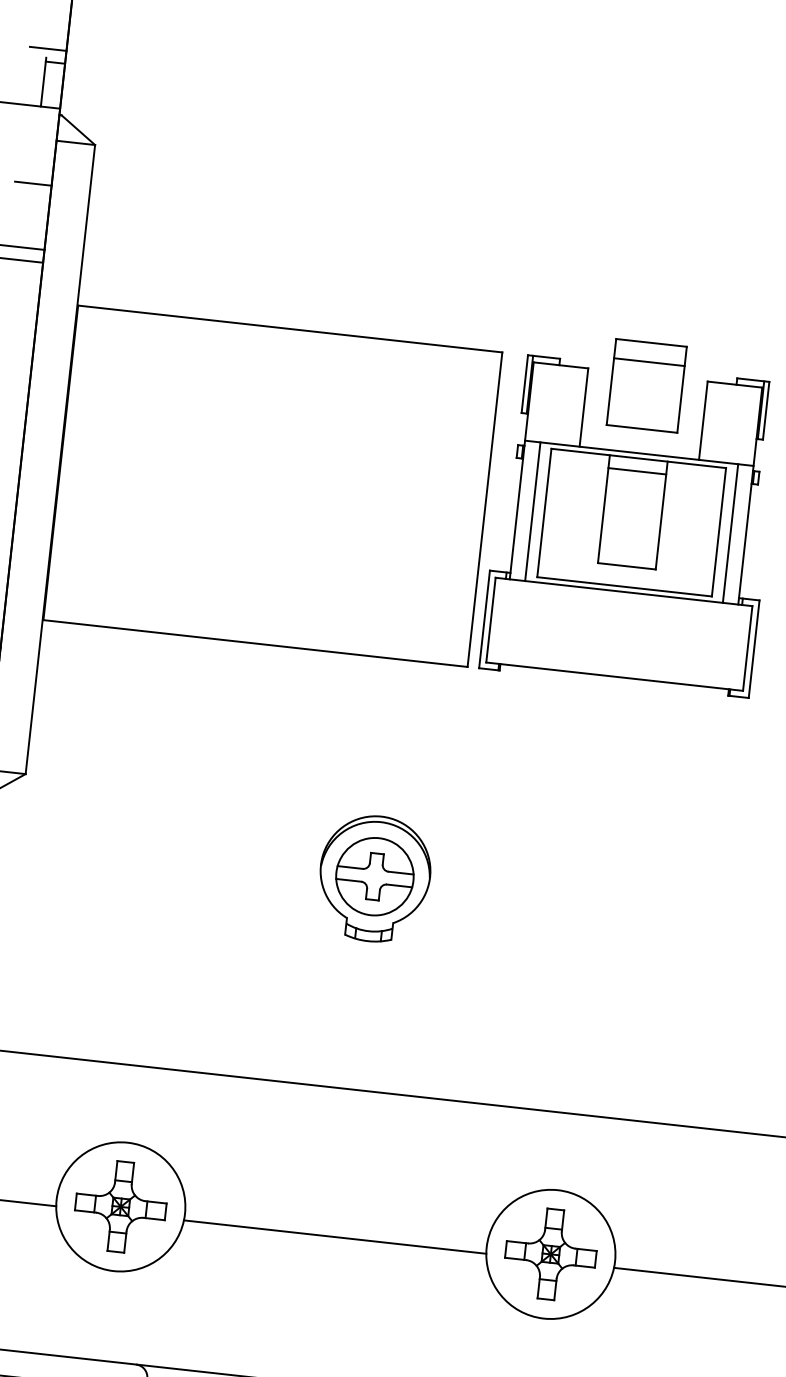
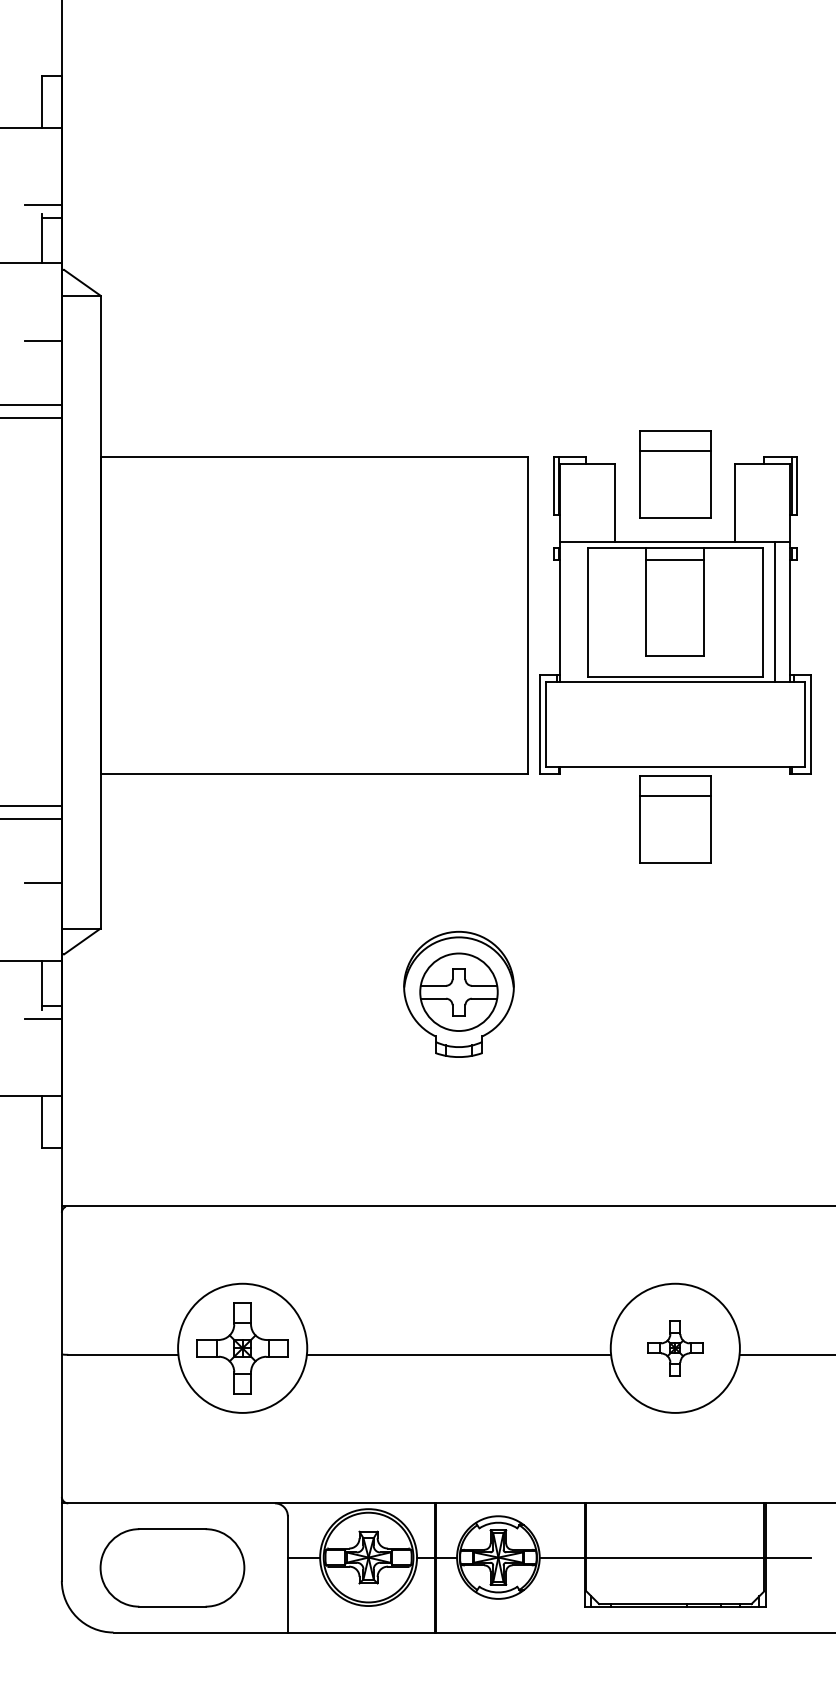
line: (532, 511) -> (575, 611), removed
part: (609, 728) -> (675, 819), added
part: (551, 1254) -> (675, 1348), size x0.6

